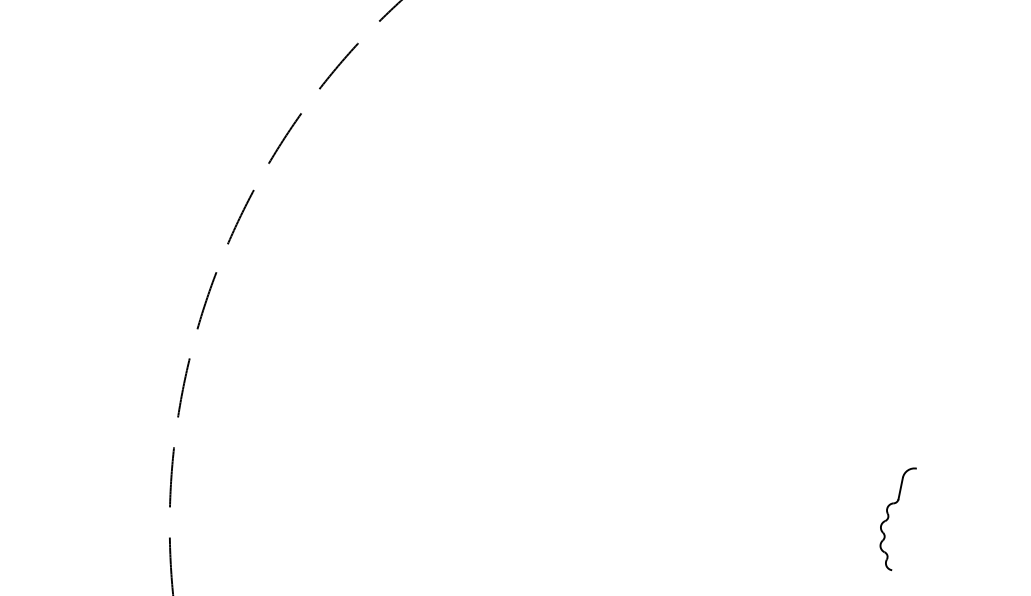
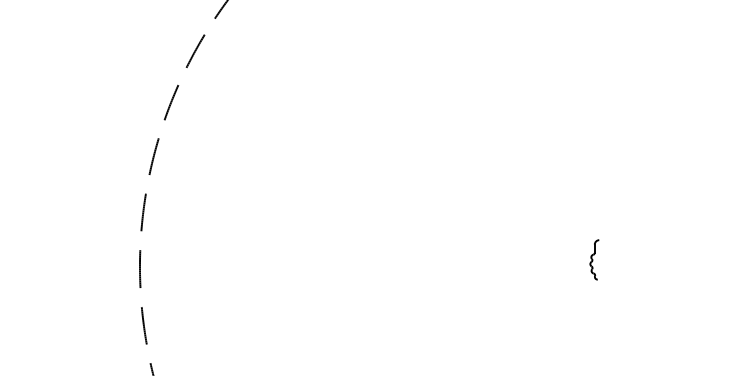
part: (894, 516) -> (594, 259), size x0.6

